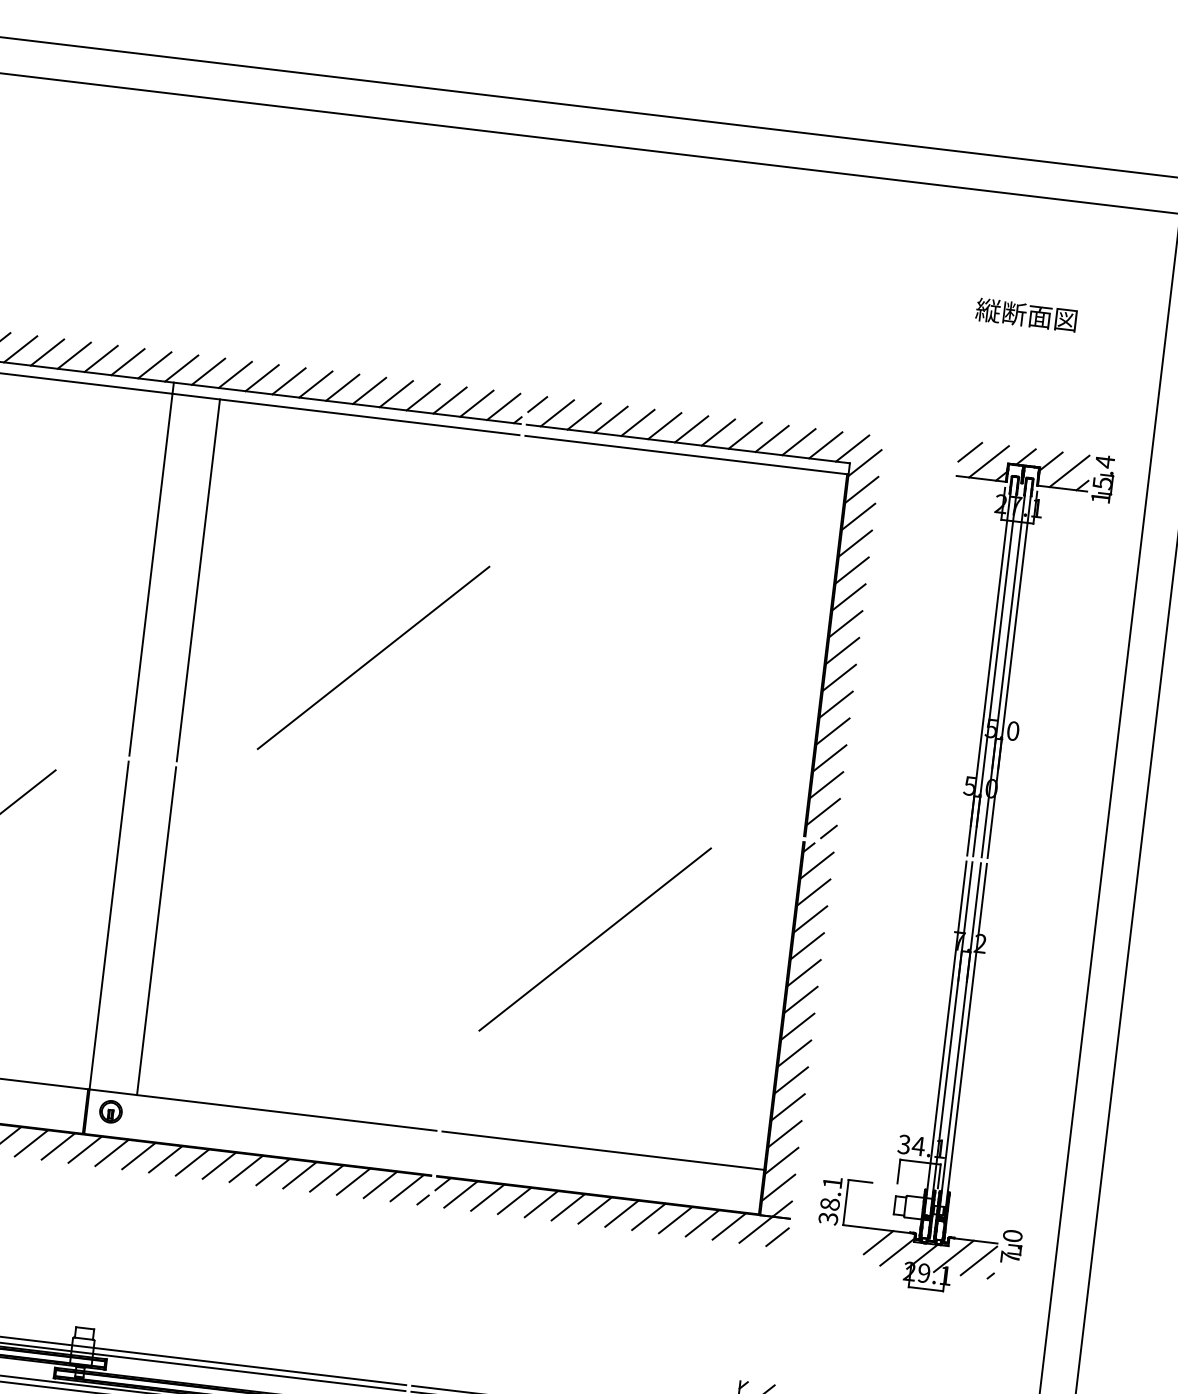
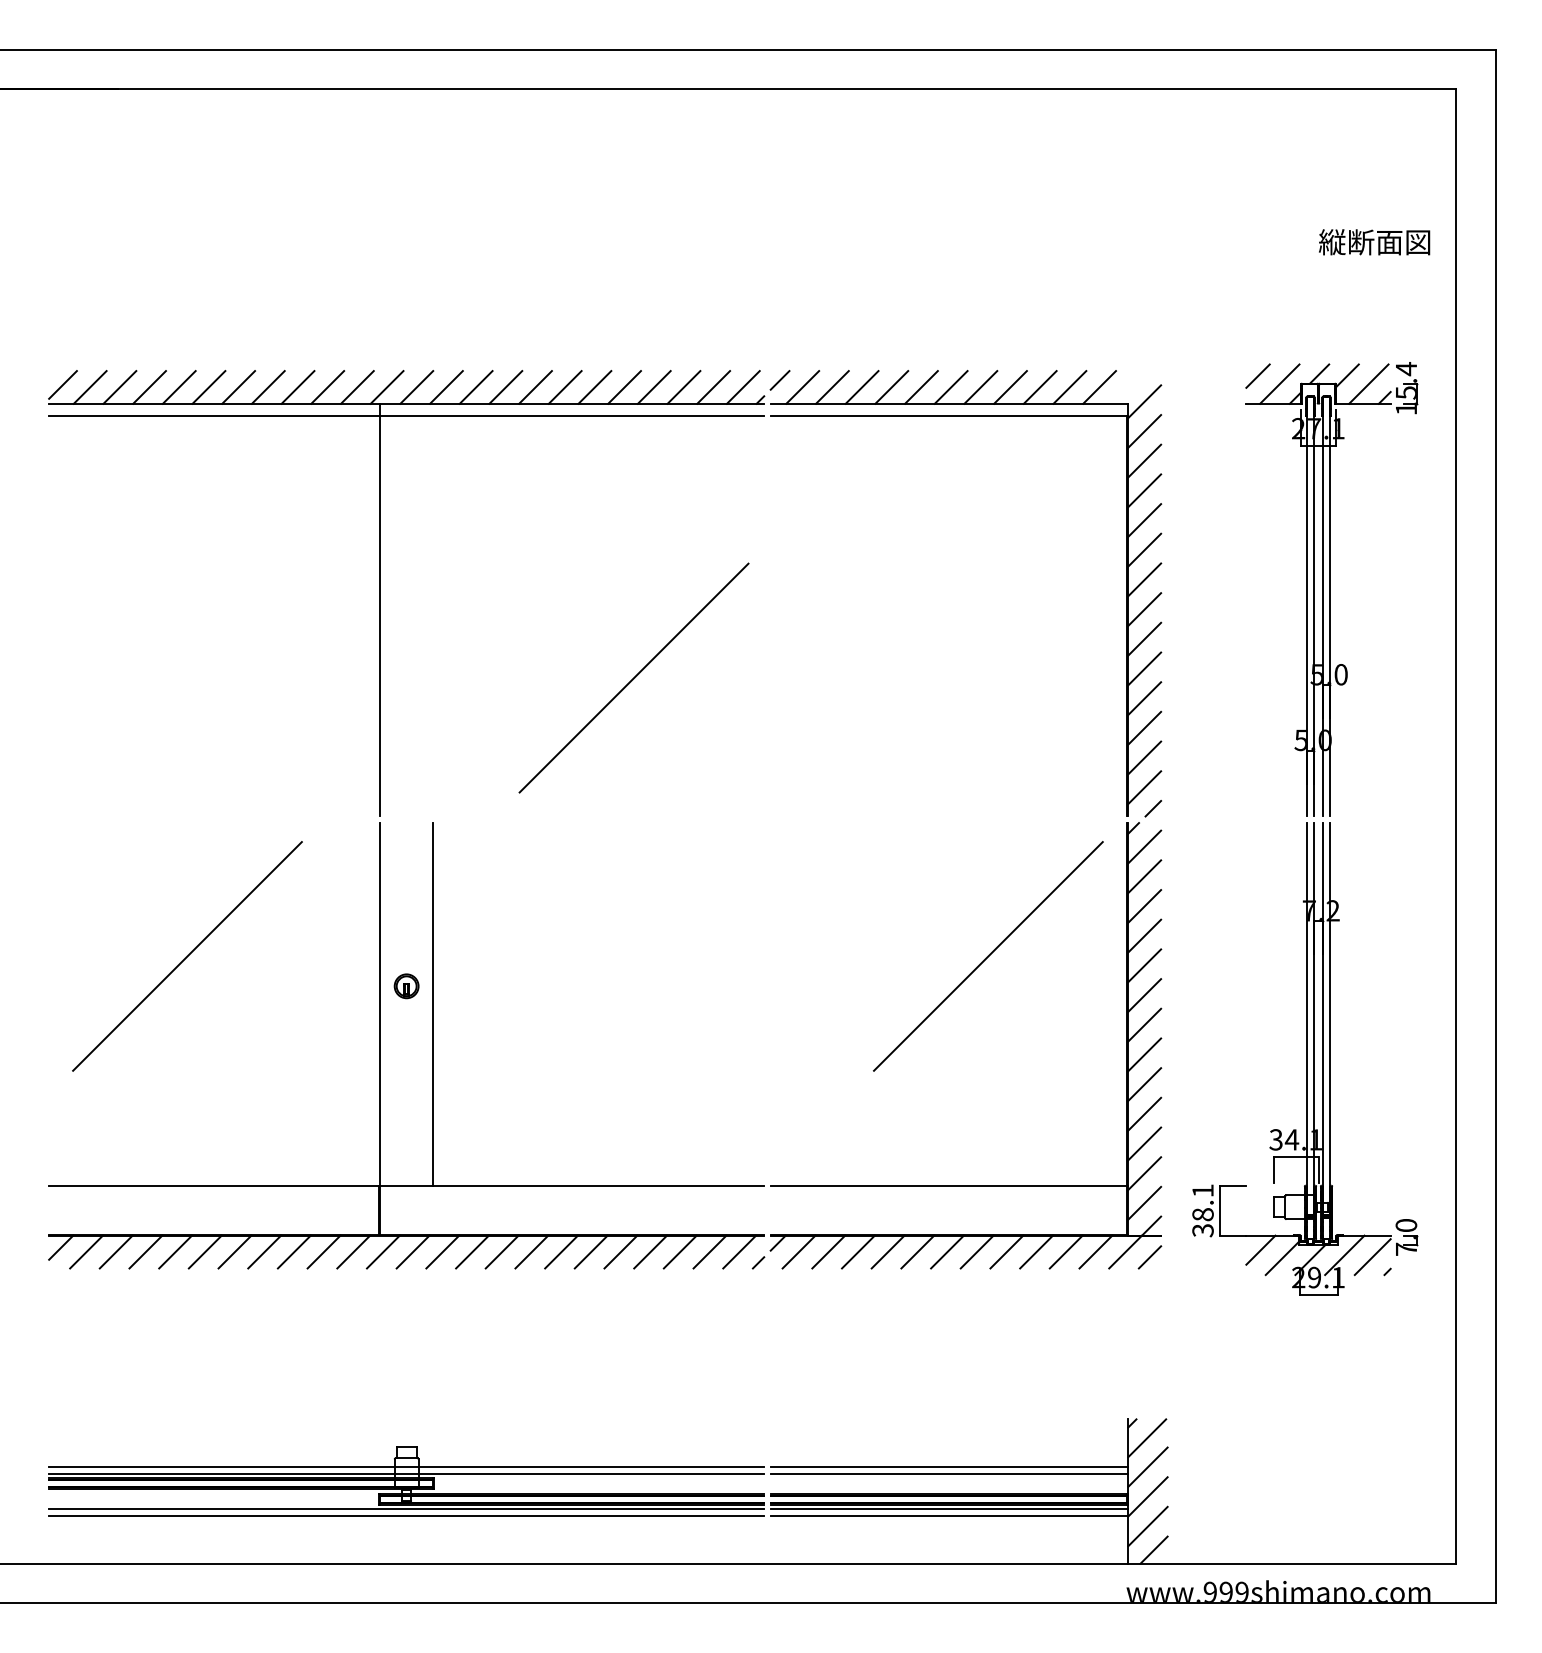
text: (1026, 315) -> (1374, 242), moved
line: (851, 448) -> (1128, 387), removed
line: (198, 580) -> (432, 616), removed
line: (595, 939) -> (988, 956), moved
part: (110, 1111) -> (406, 986), moved

